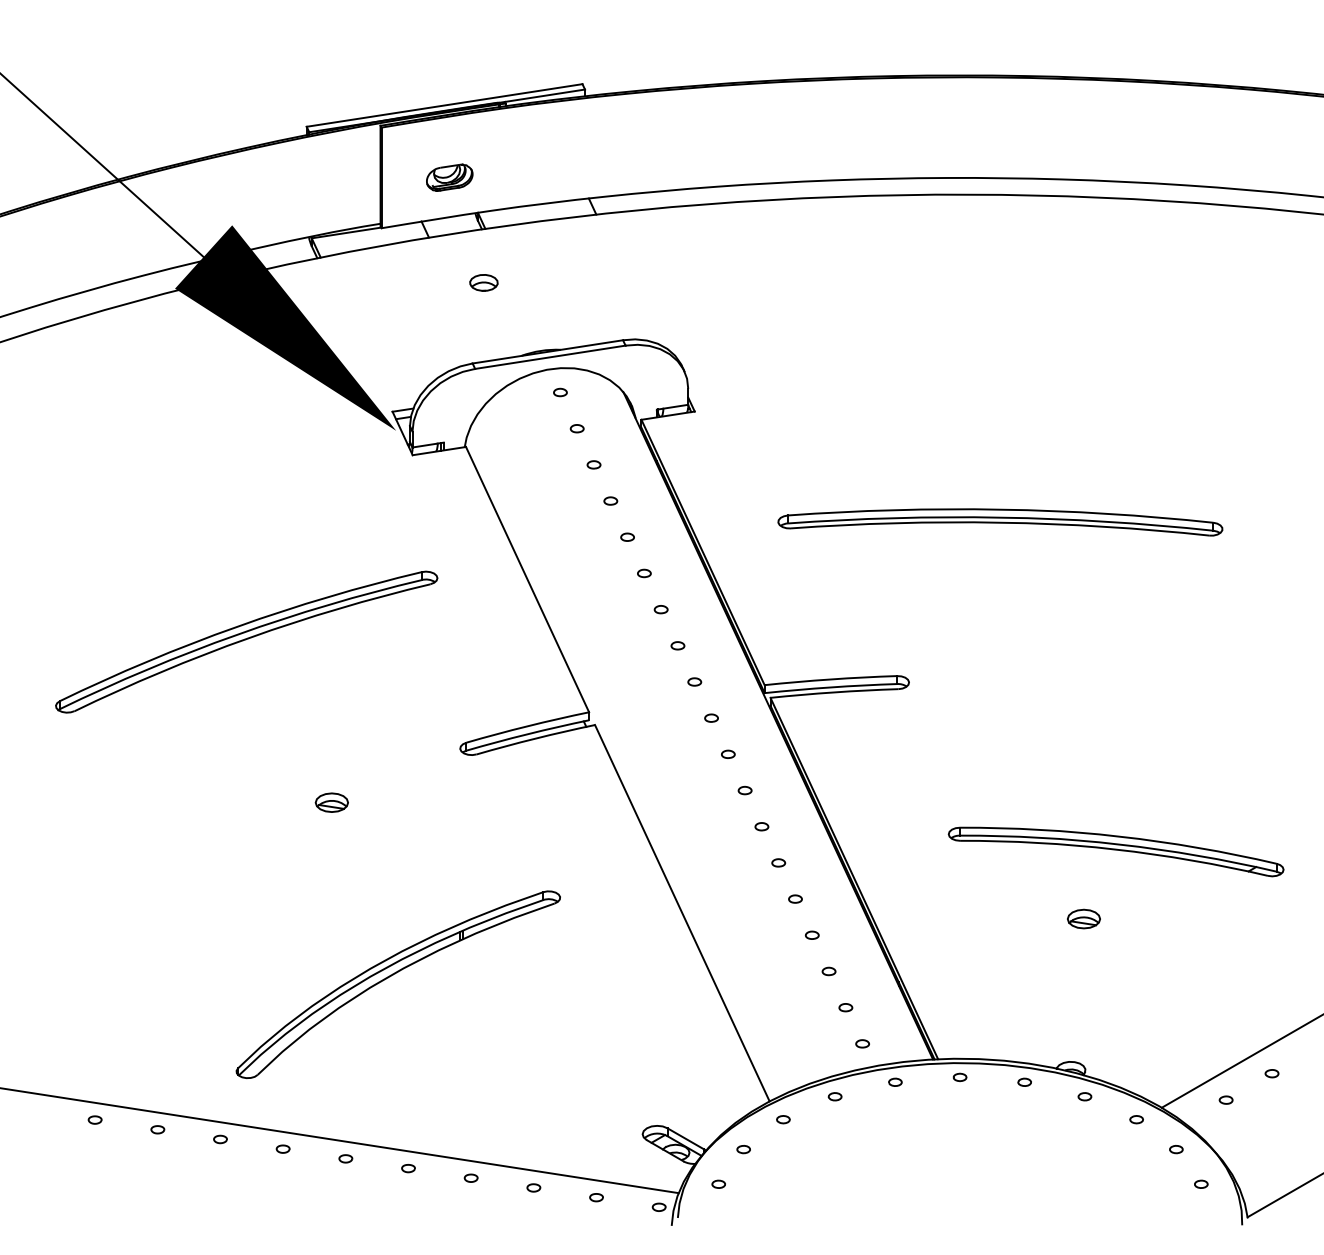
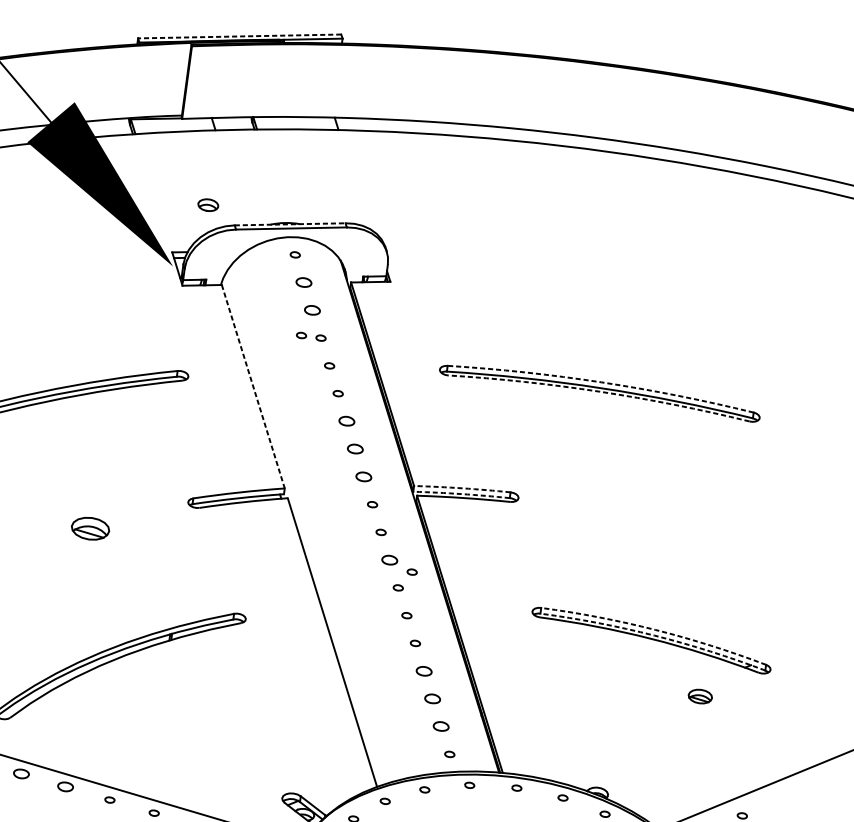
line: (444, 105) -> (239, 36), solid -> dashed
part: (449, 177) -> (236, 88), removed
part: (483, 282) -> (208, 204), moved
line: (548, 351) -> (290, 224), solid -> dashed
part: (576, 428) -> (303, 282), size x1.6
part: (593, 464) -> (312, 310), size x1.6
part: (583, 500) -> (301, 335), added
arc: (1000, 509) -> (601, 382), solid -> dashed
arc: (1000, 522) -> (600, 391), solid -> dashed
line: (527, 580) -> (253, 387), solid -> dashed
part: (660, 609) -> (346, 421), size x1.6
part: (677, 645) -> (355, 448), size x1.6
arc: (830, 679) -> (462, 488), solid -> dashed
part: (694, 681) -> (363, 476), size x1.6
arc: (830, 687) -> (461, 494), solid -> dashed
part: (744, 790) -> (389, 560), size x1.6
part: (331, 802) -> (90, 528), size x1.6
part: (777, 802) -> (411, 571), added
arc: (1119, 836) -> (655, 629), solid -> dashed
arc: (1119, 844) -> (654, 635), solid -> dashed
part: (1083, 918) -> (700, 696), moved
part: (811, 934) -> (423, 670), size x1.6
part: (828, 971) -> (432, 698), size x1.6
part: (845, 1007) -> (440, 726), size x1.6
part: (282, 1148) -> (20, 773), size x1.6
part: (345, 1158) -> (65, 786), size x1.6

